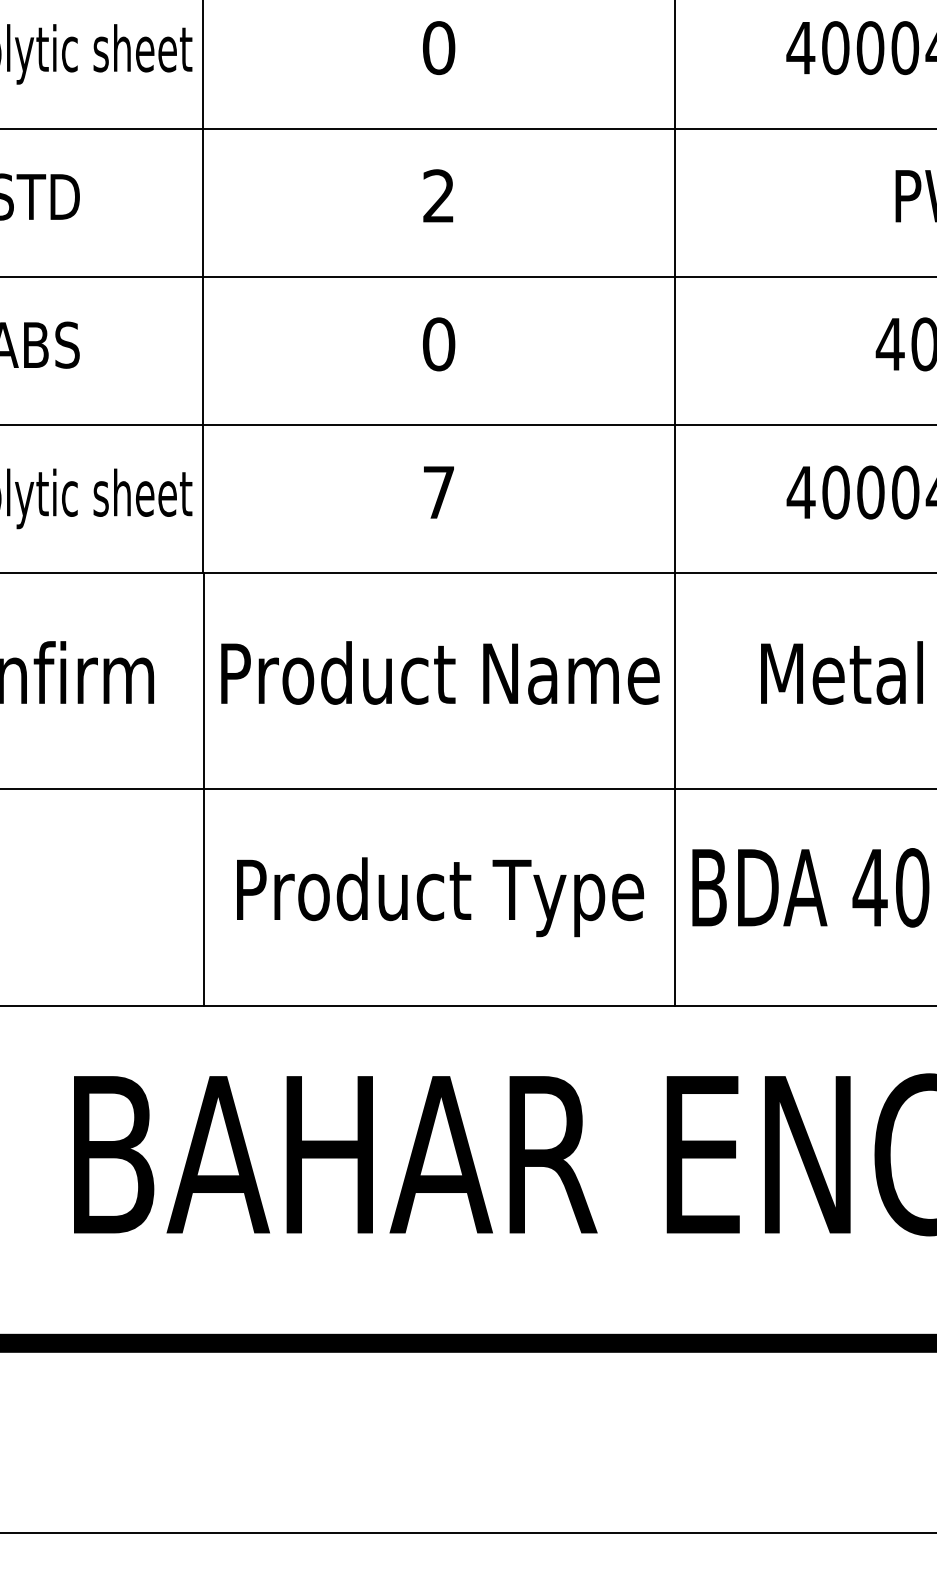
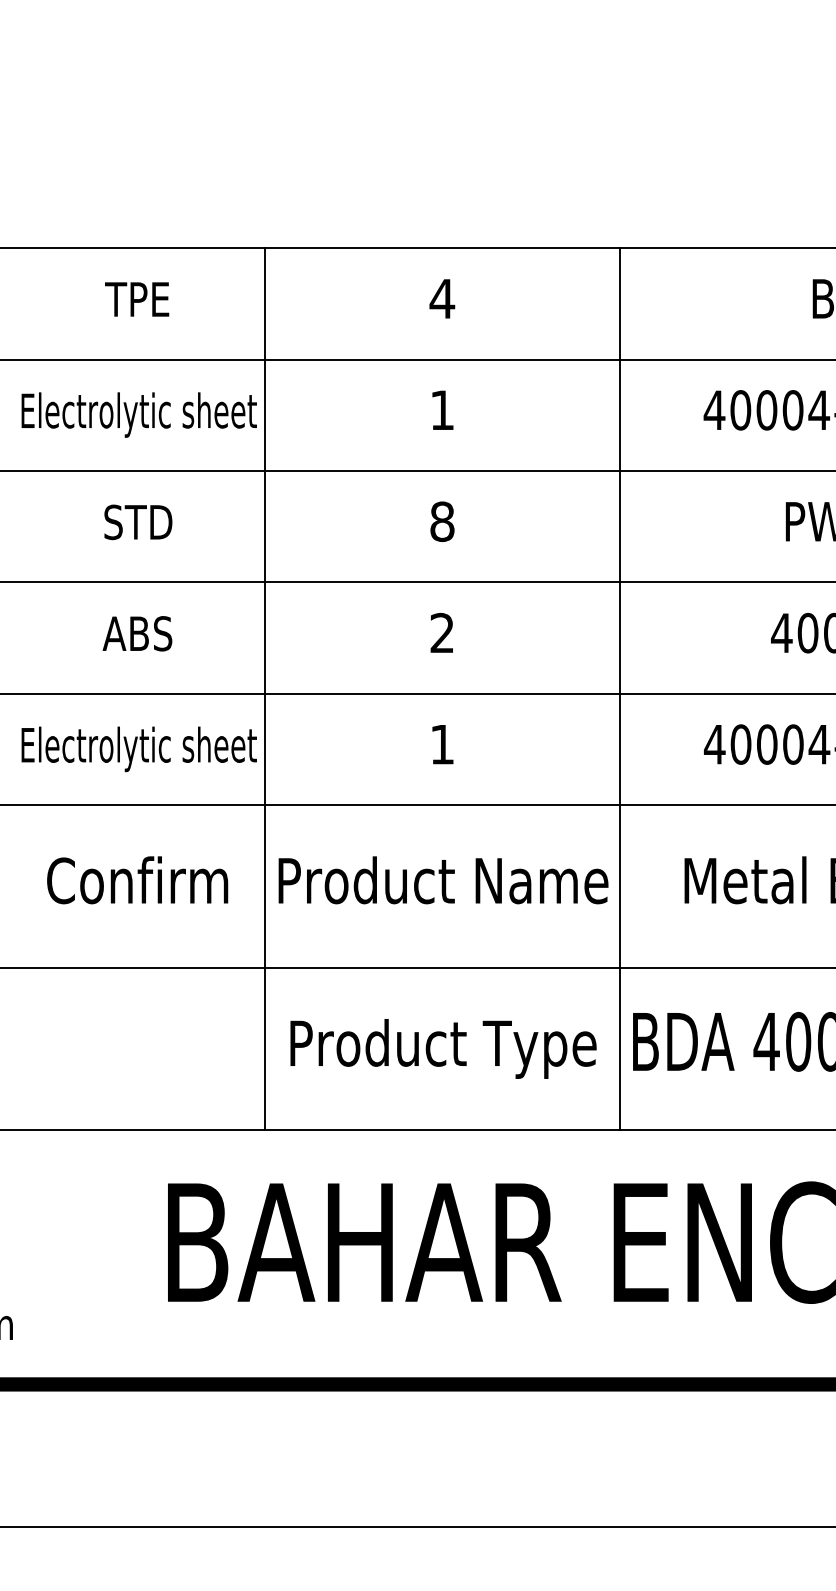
text: (439, 48) -> (442, 410), 0 -> 1
text: (439, 195) -> (442, 521), 2 -> 8
text: (439, 343) -> (442, 632), 0 -> 2
text: (439, 492) -> (442, 744), 7 -> 1

